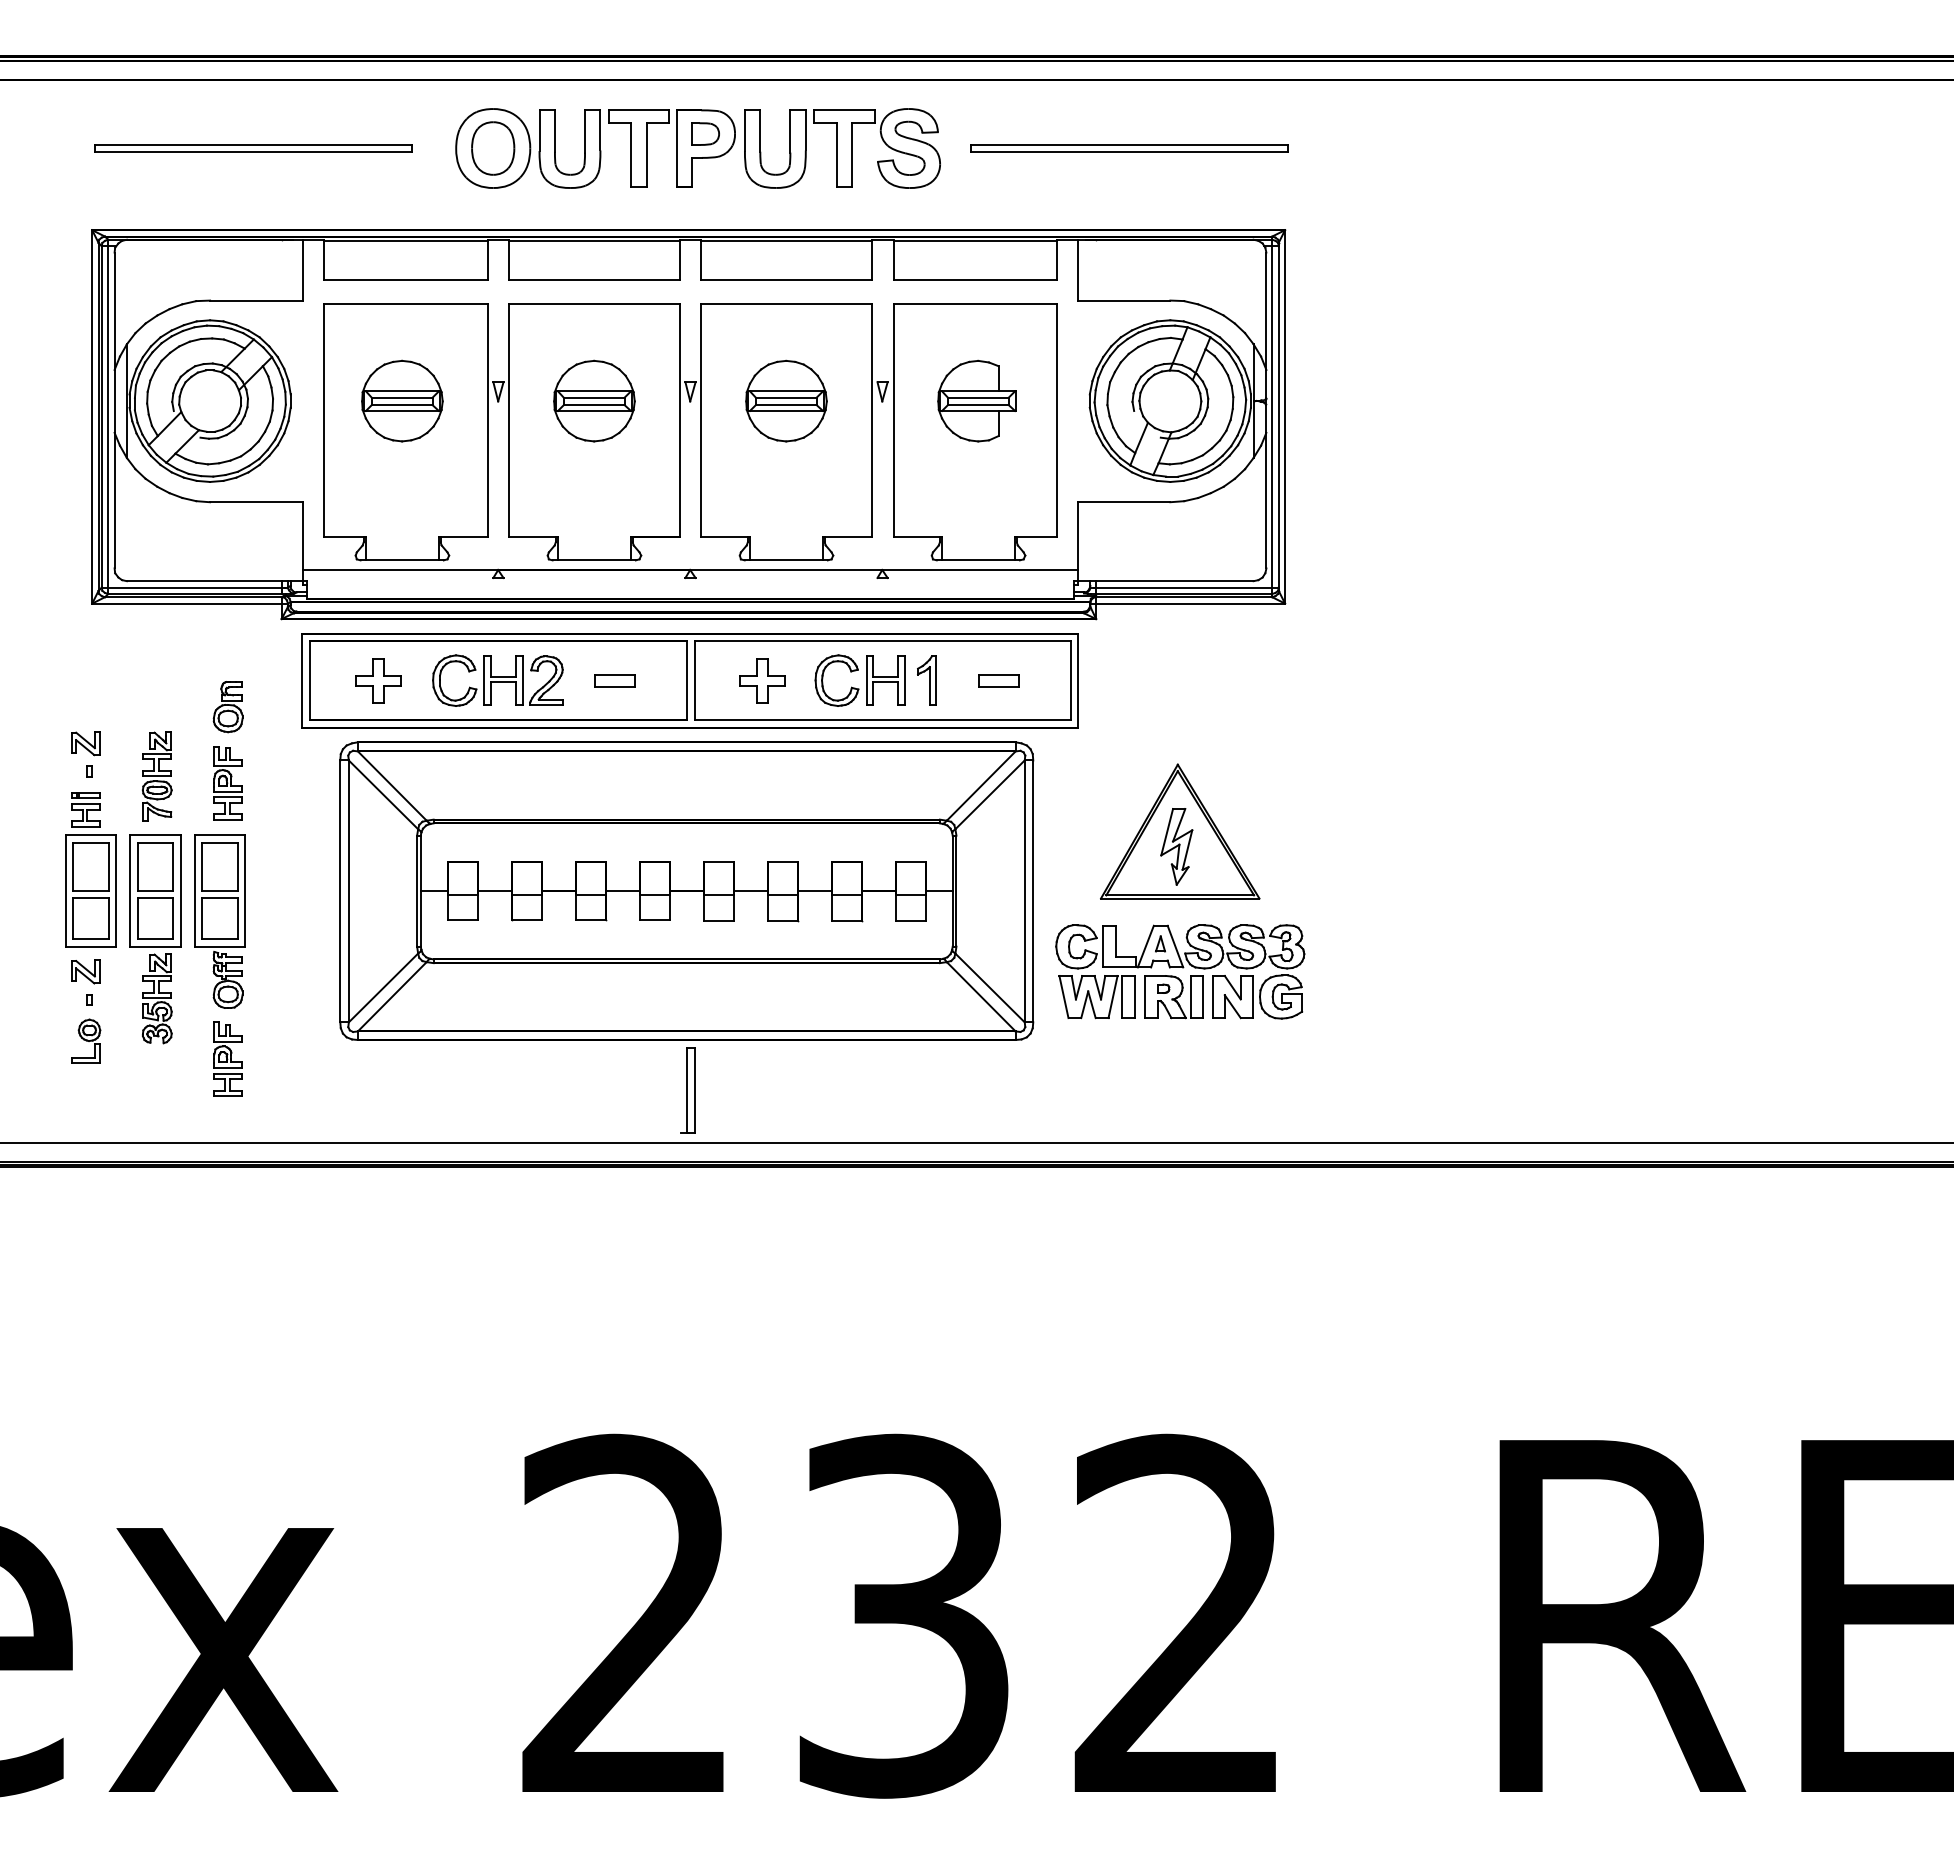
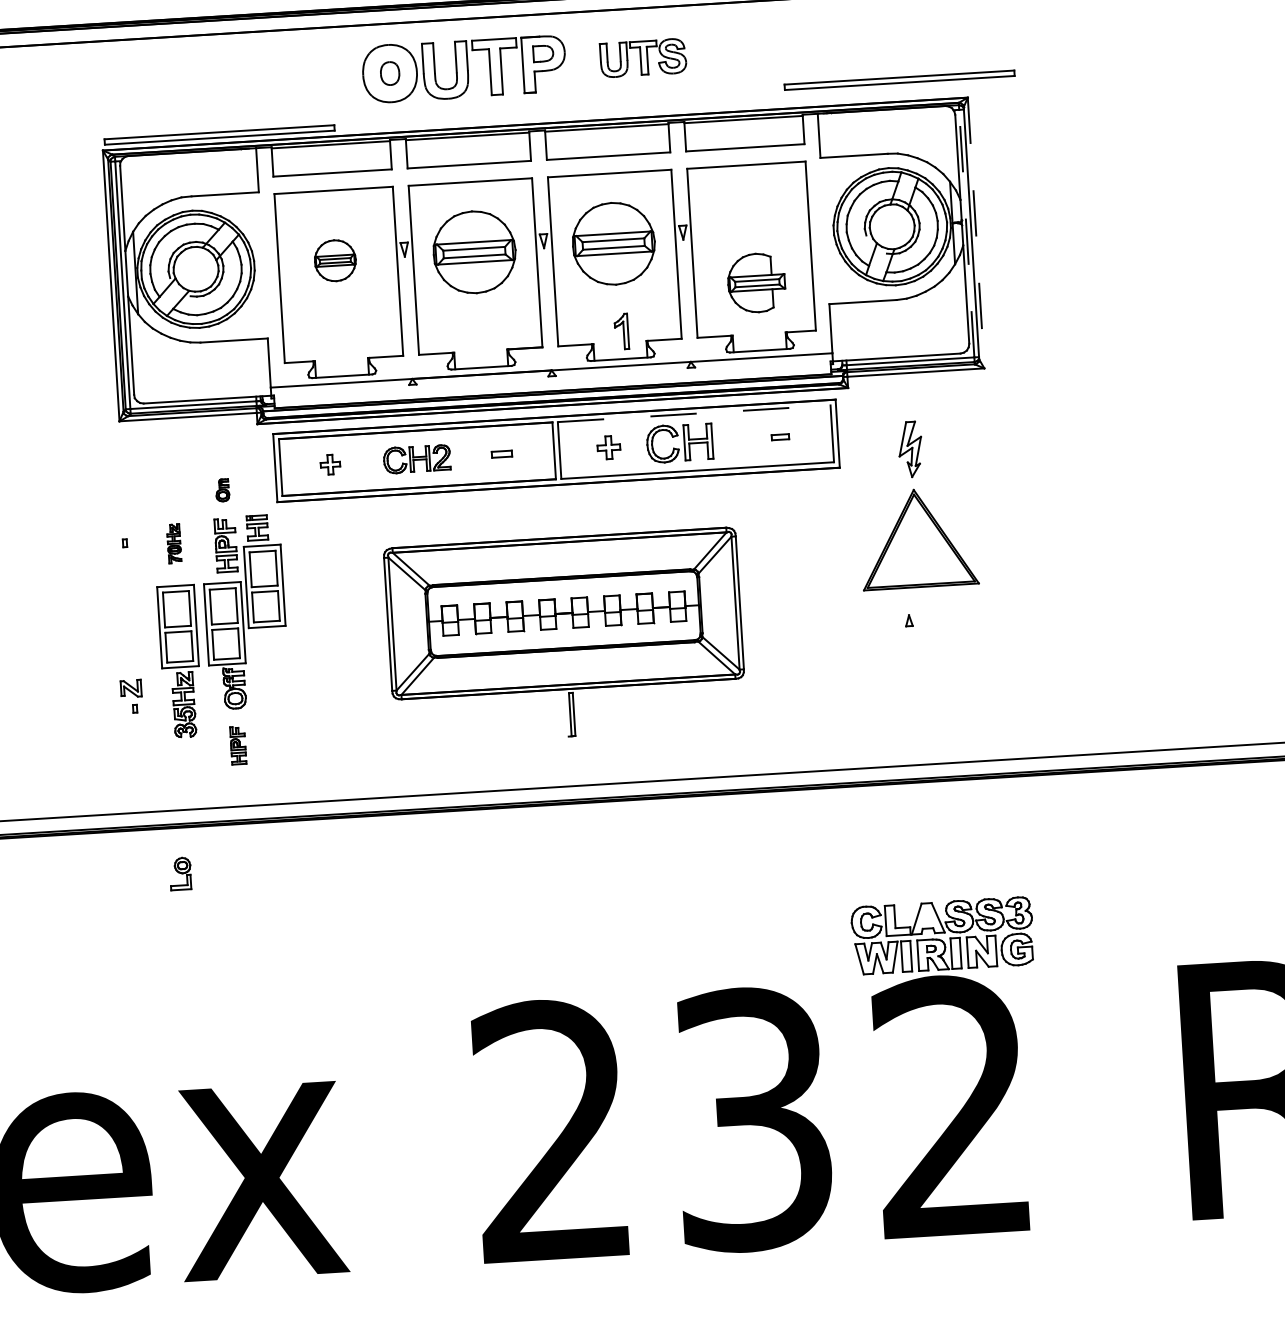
part: (253, 148) -> (219, 134), moved
part: (493, 148) -> (390, 73), size x0.6
part: (842, 148) -> (643, 58), size x0.6
part: (1129, 148) -> (899, 80), moved
part: (402, 400) -> (335, 260), size x0.7
part: (594, 400) -> (474, 251), size x1.4
part: (786, 400) -> (613, 243), size x1.4
part: (976, 400) -> (756, 282), moved
line: (1272, 416) -> (966, 233), solid -> dashed
line: (1285, 416) -> (976, 232), solid -> dashed
line: (883, 641) -> (694, 413), solid -> dashed
part: (378, 680) -> (330, 464), size x0.6
part: (497, 680) -> (416, 459), size x0.7
part: (614, 680) -> (501, 453), size x0.7
part: (762, 680) -> (608, 447), size x0.7
part: (926, 680) -> (621, 331), moved
part: (998, 680) -> (780, 436), size x0.6
part: (227, 707) -> (222, 490), size x0.6
part: (85, 743) -> (120, 523), removed
part: (156, 776) -> (173, 543), size x0.6
part: (1176, 846) -> (910, 449), moved
part: (90, 869) -> (263, 571), moved
part: (686, 937) -> (565, 637), size x0.7
part: (1180, 971) -> (942, 935), moved
part: (86, 1040) -> (180, 873), moved
part: (227, 1058) -> (237, 745), size x0.7

